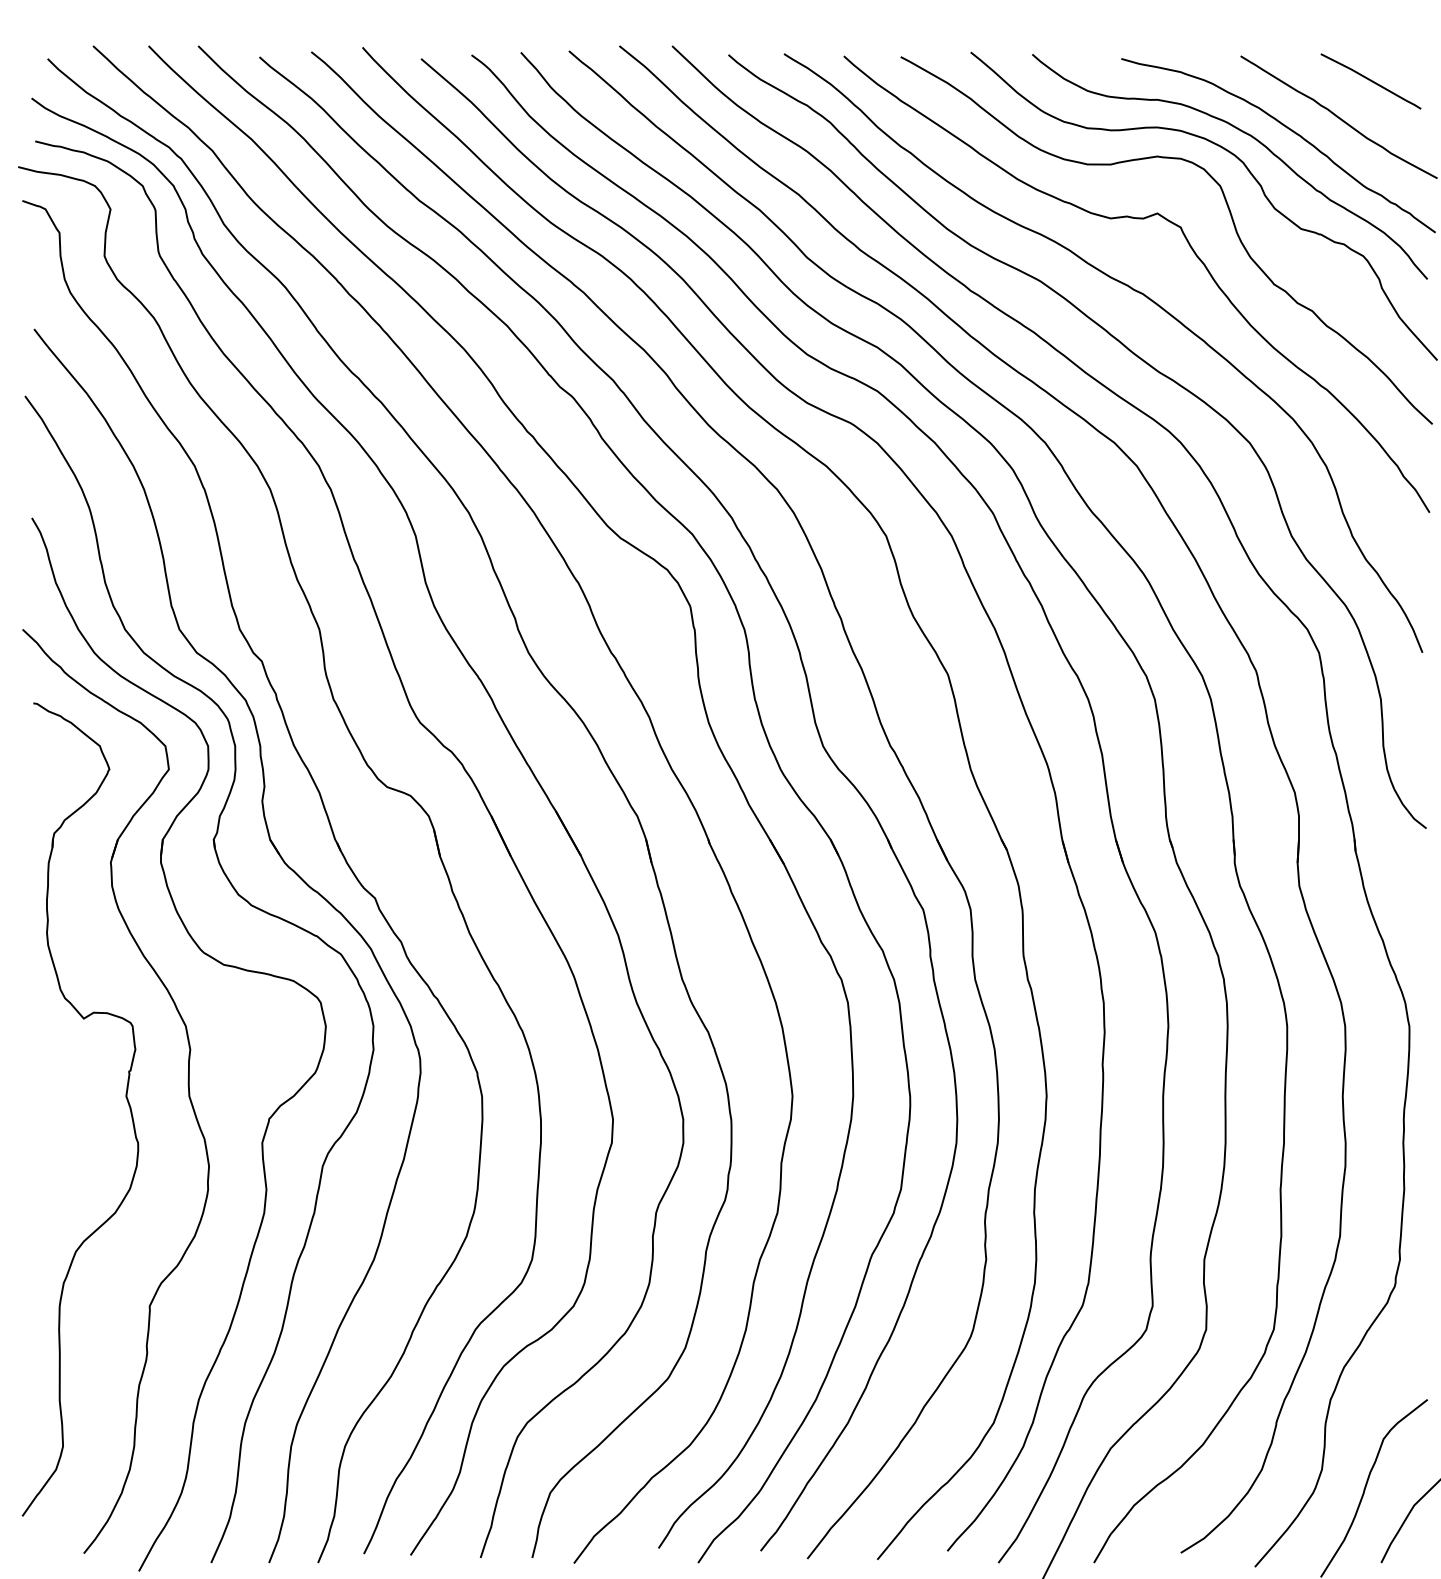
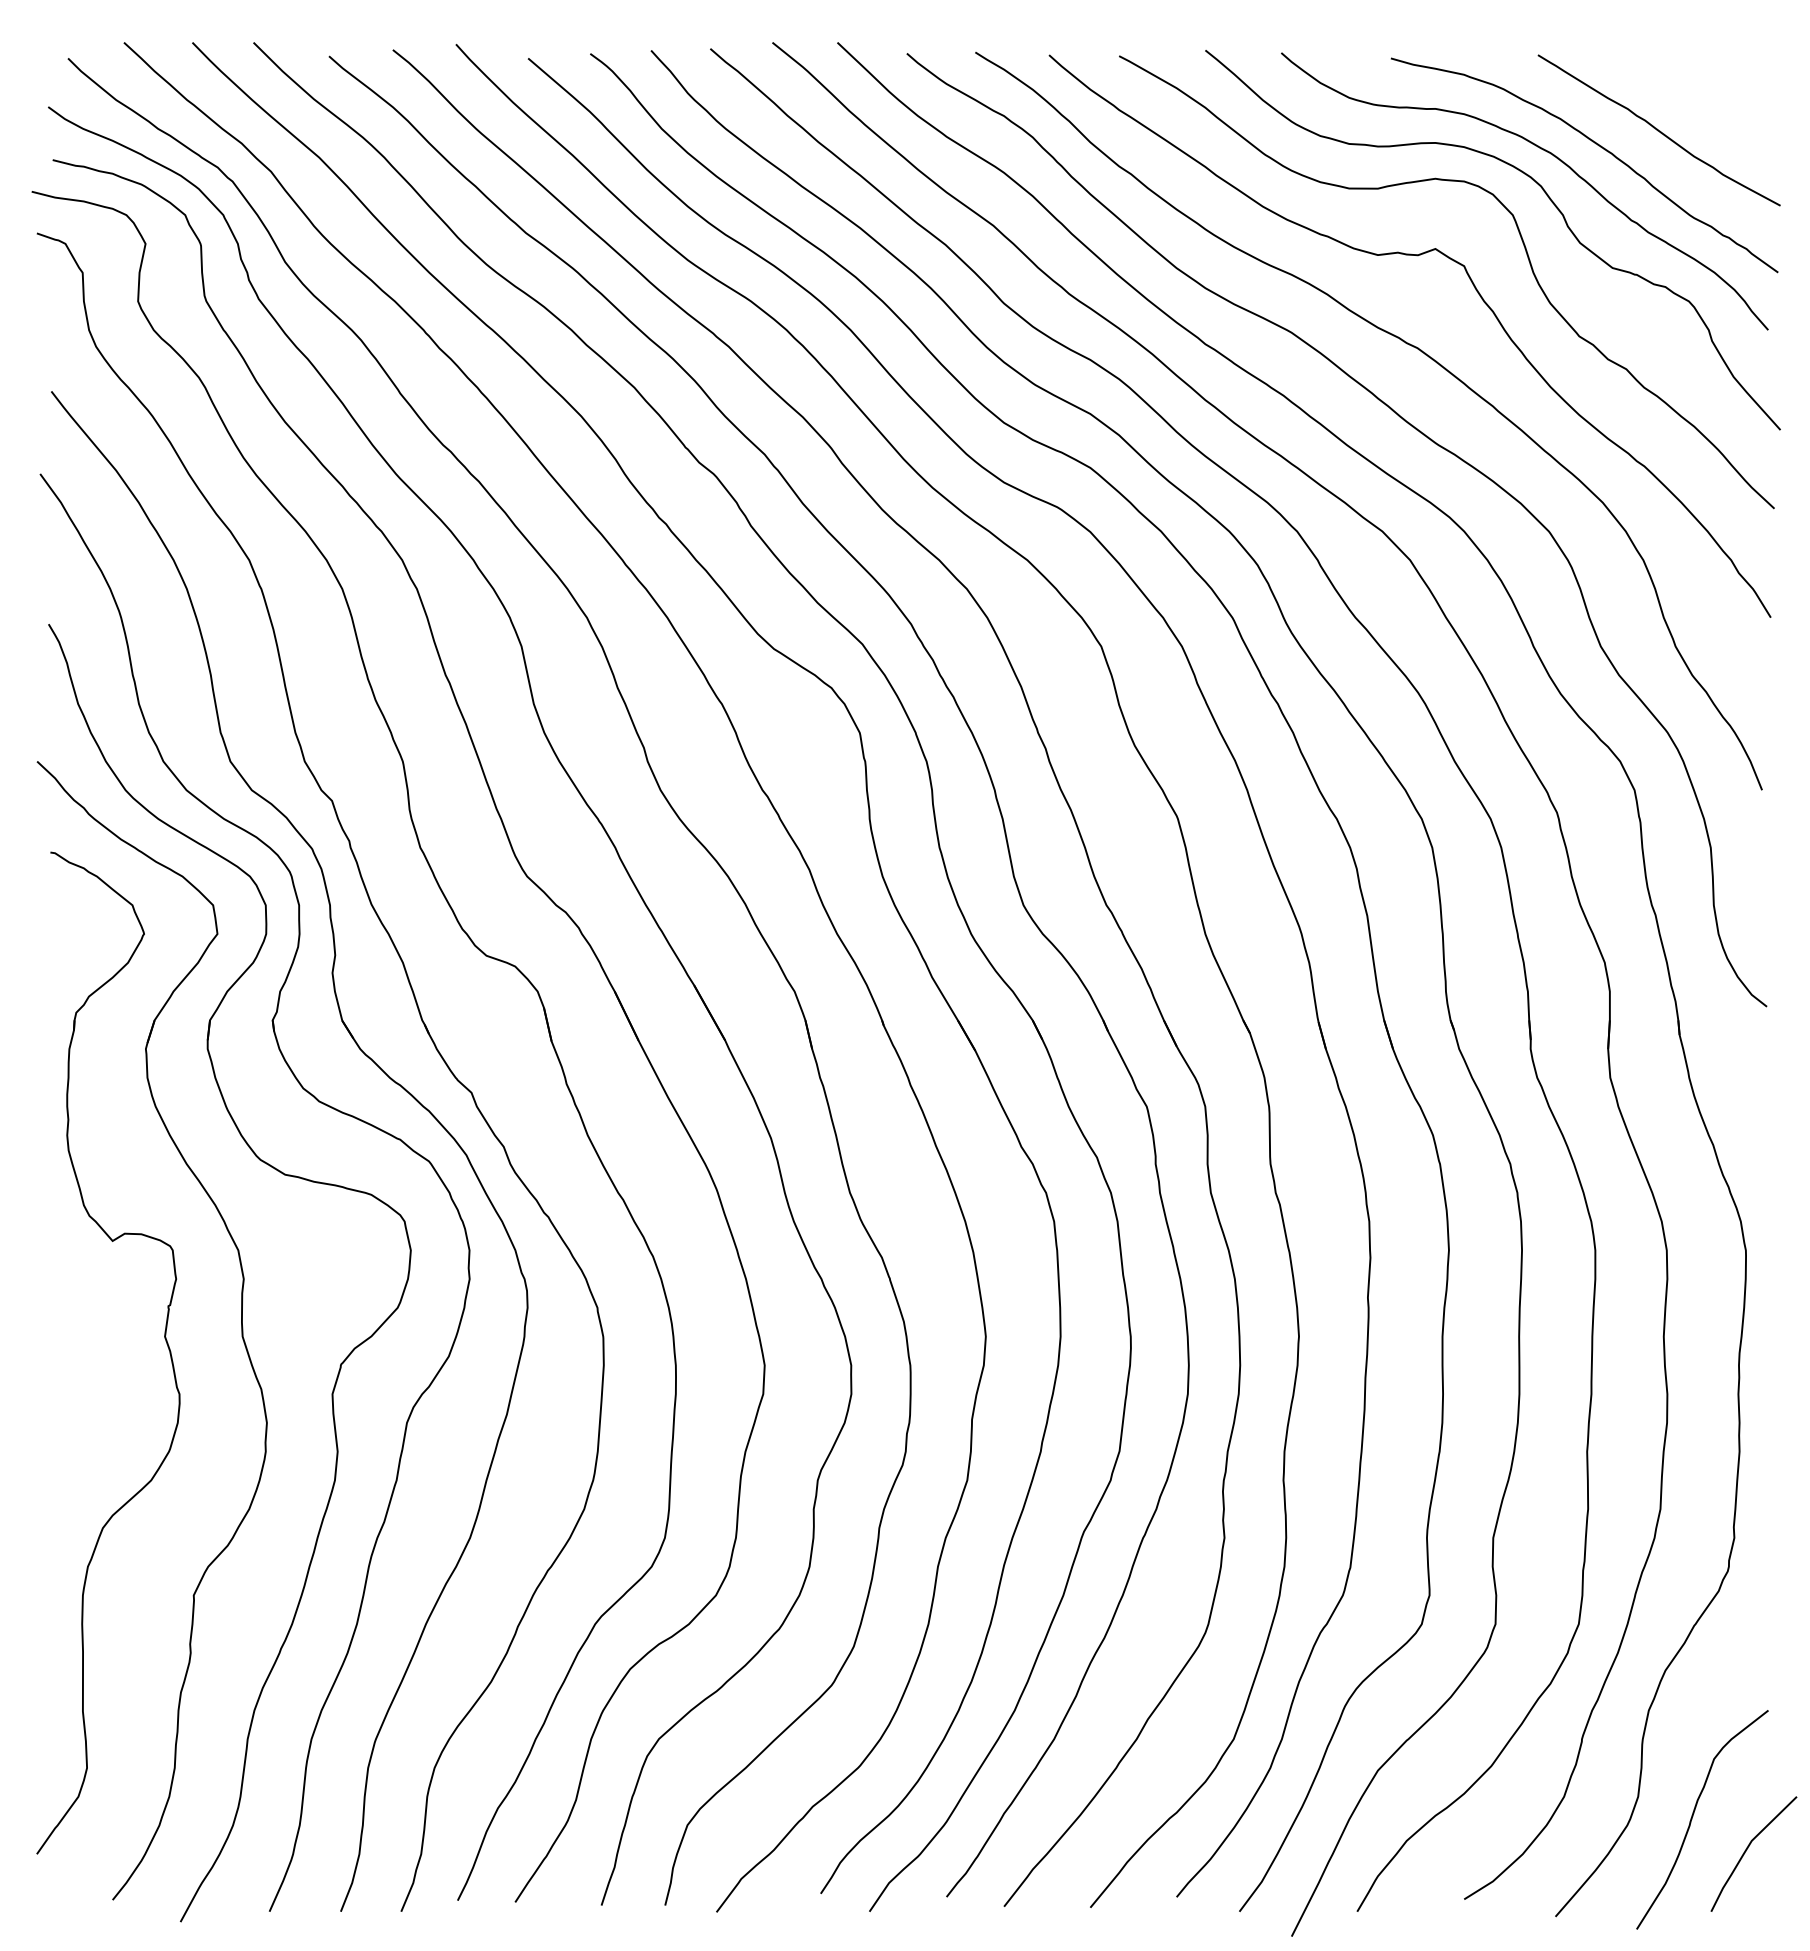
line: (1370, 80) -> (1698, 85), removed

